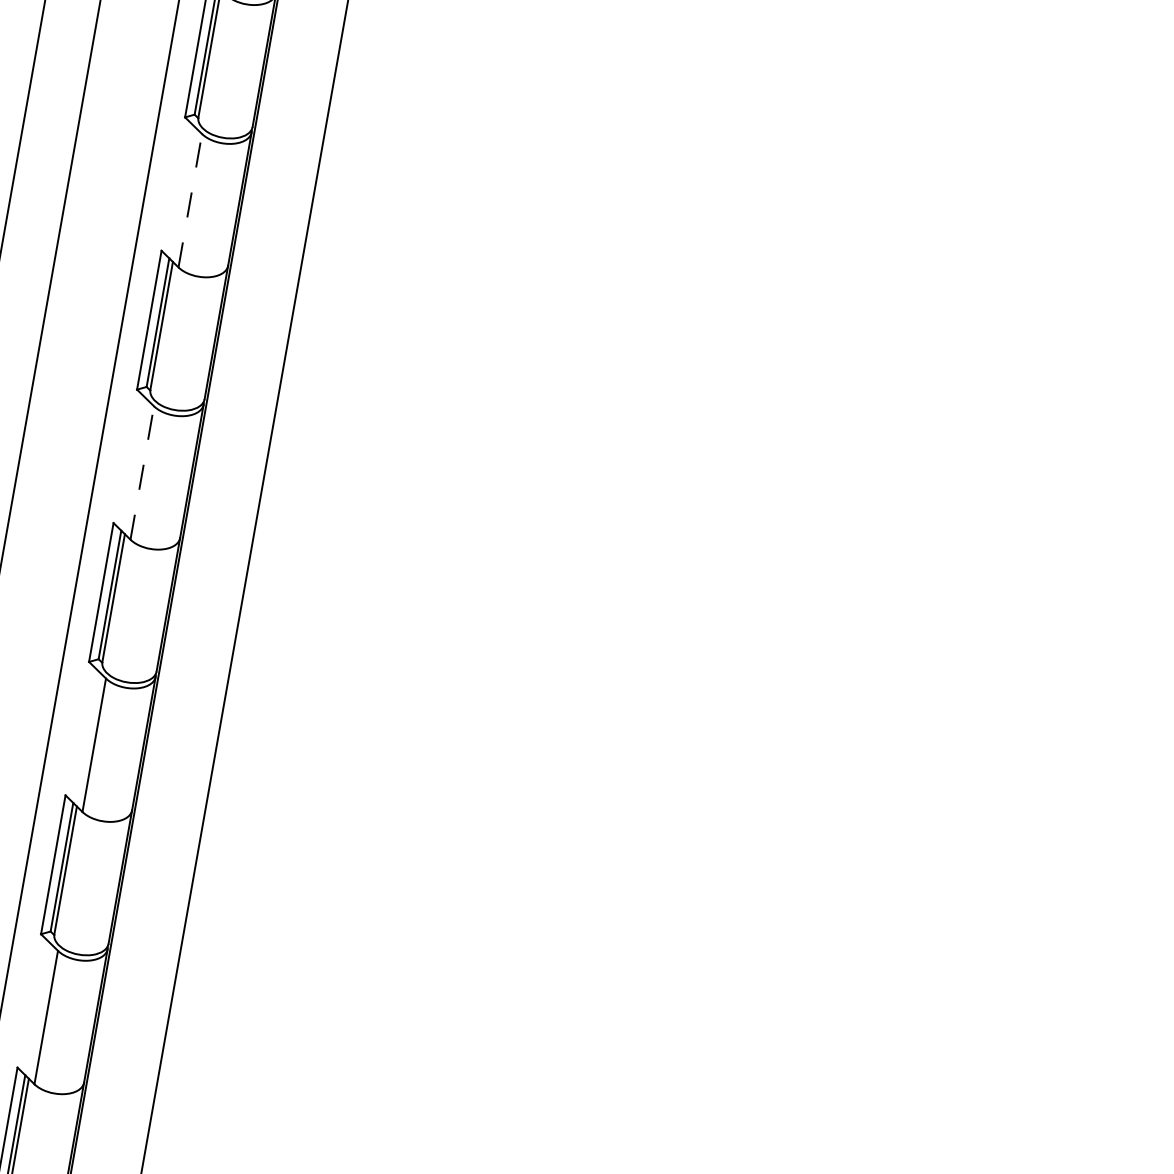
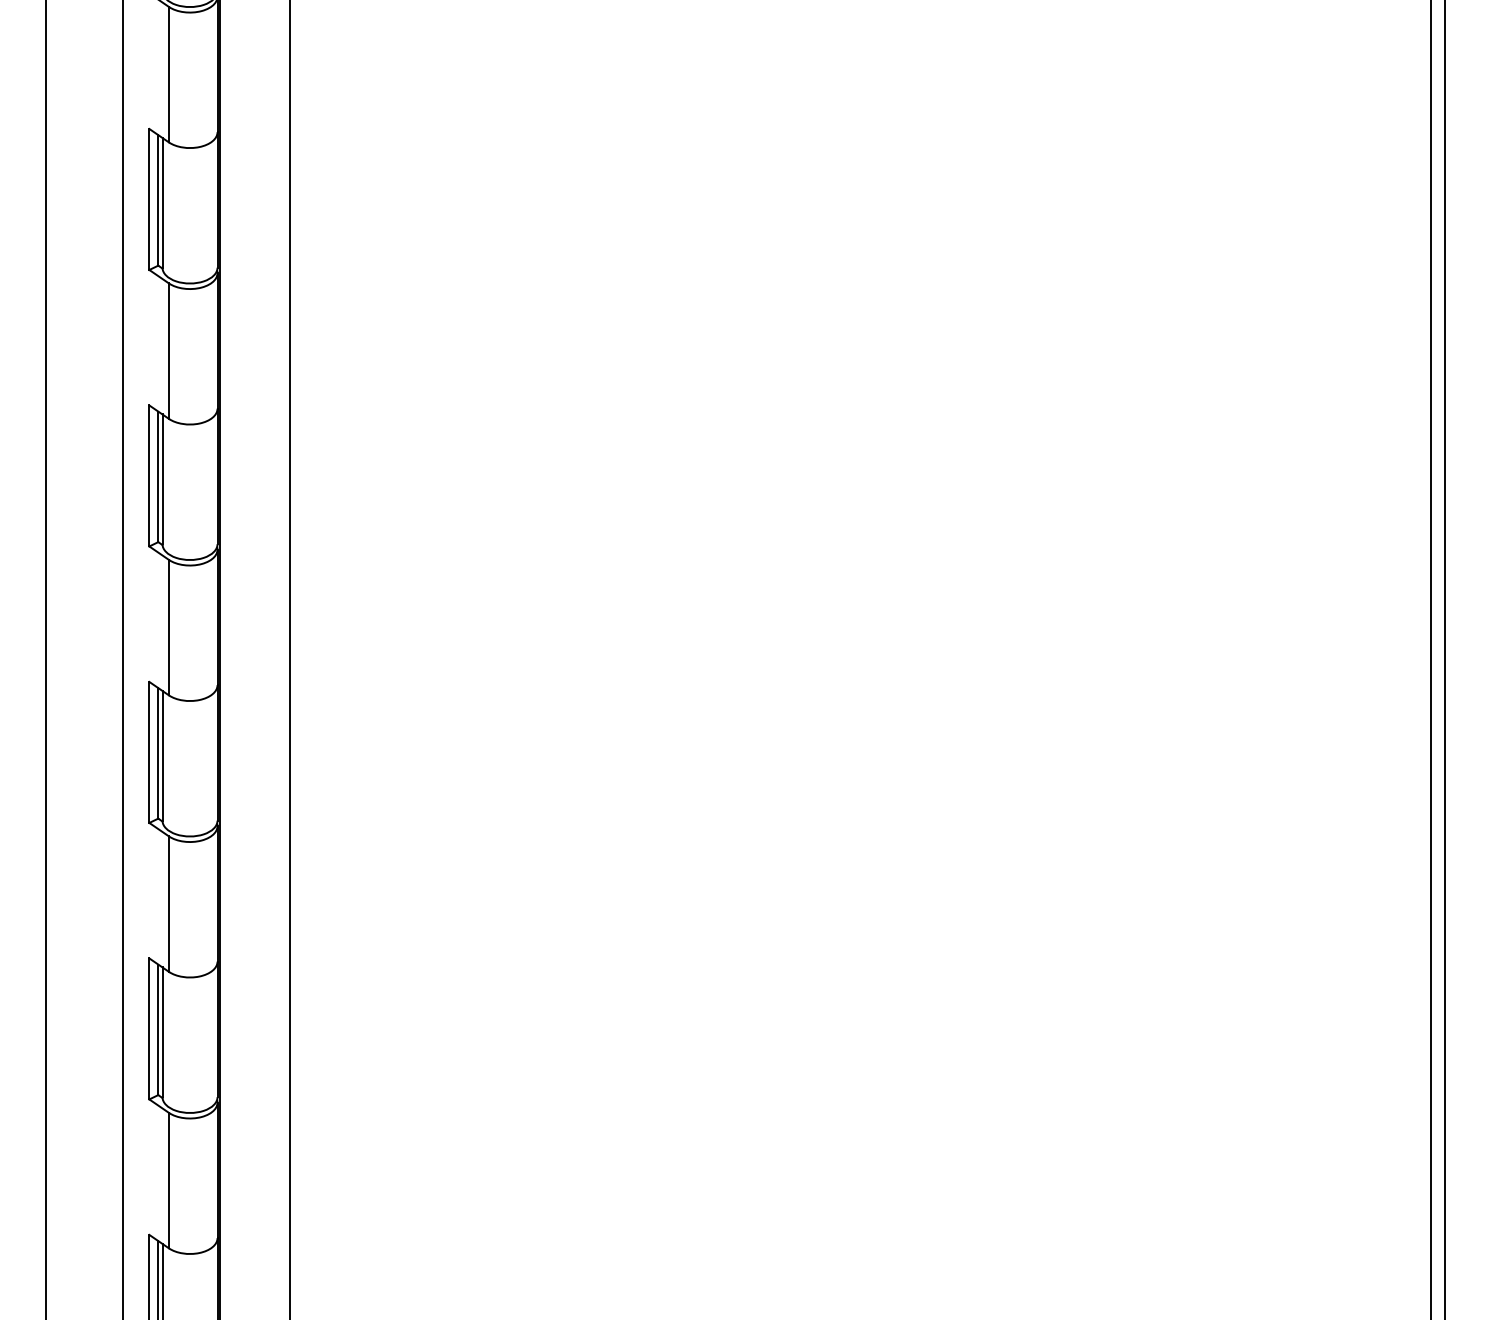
line: (189, 200) -> (168, 351), dashed -> solid
line: (141, 472) -> (168, 627), dashed -> solid

